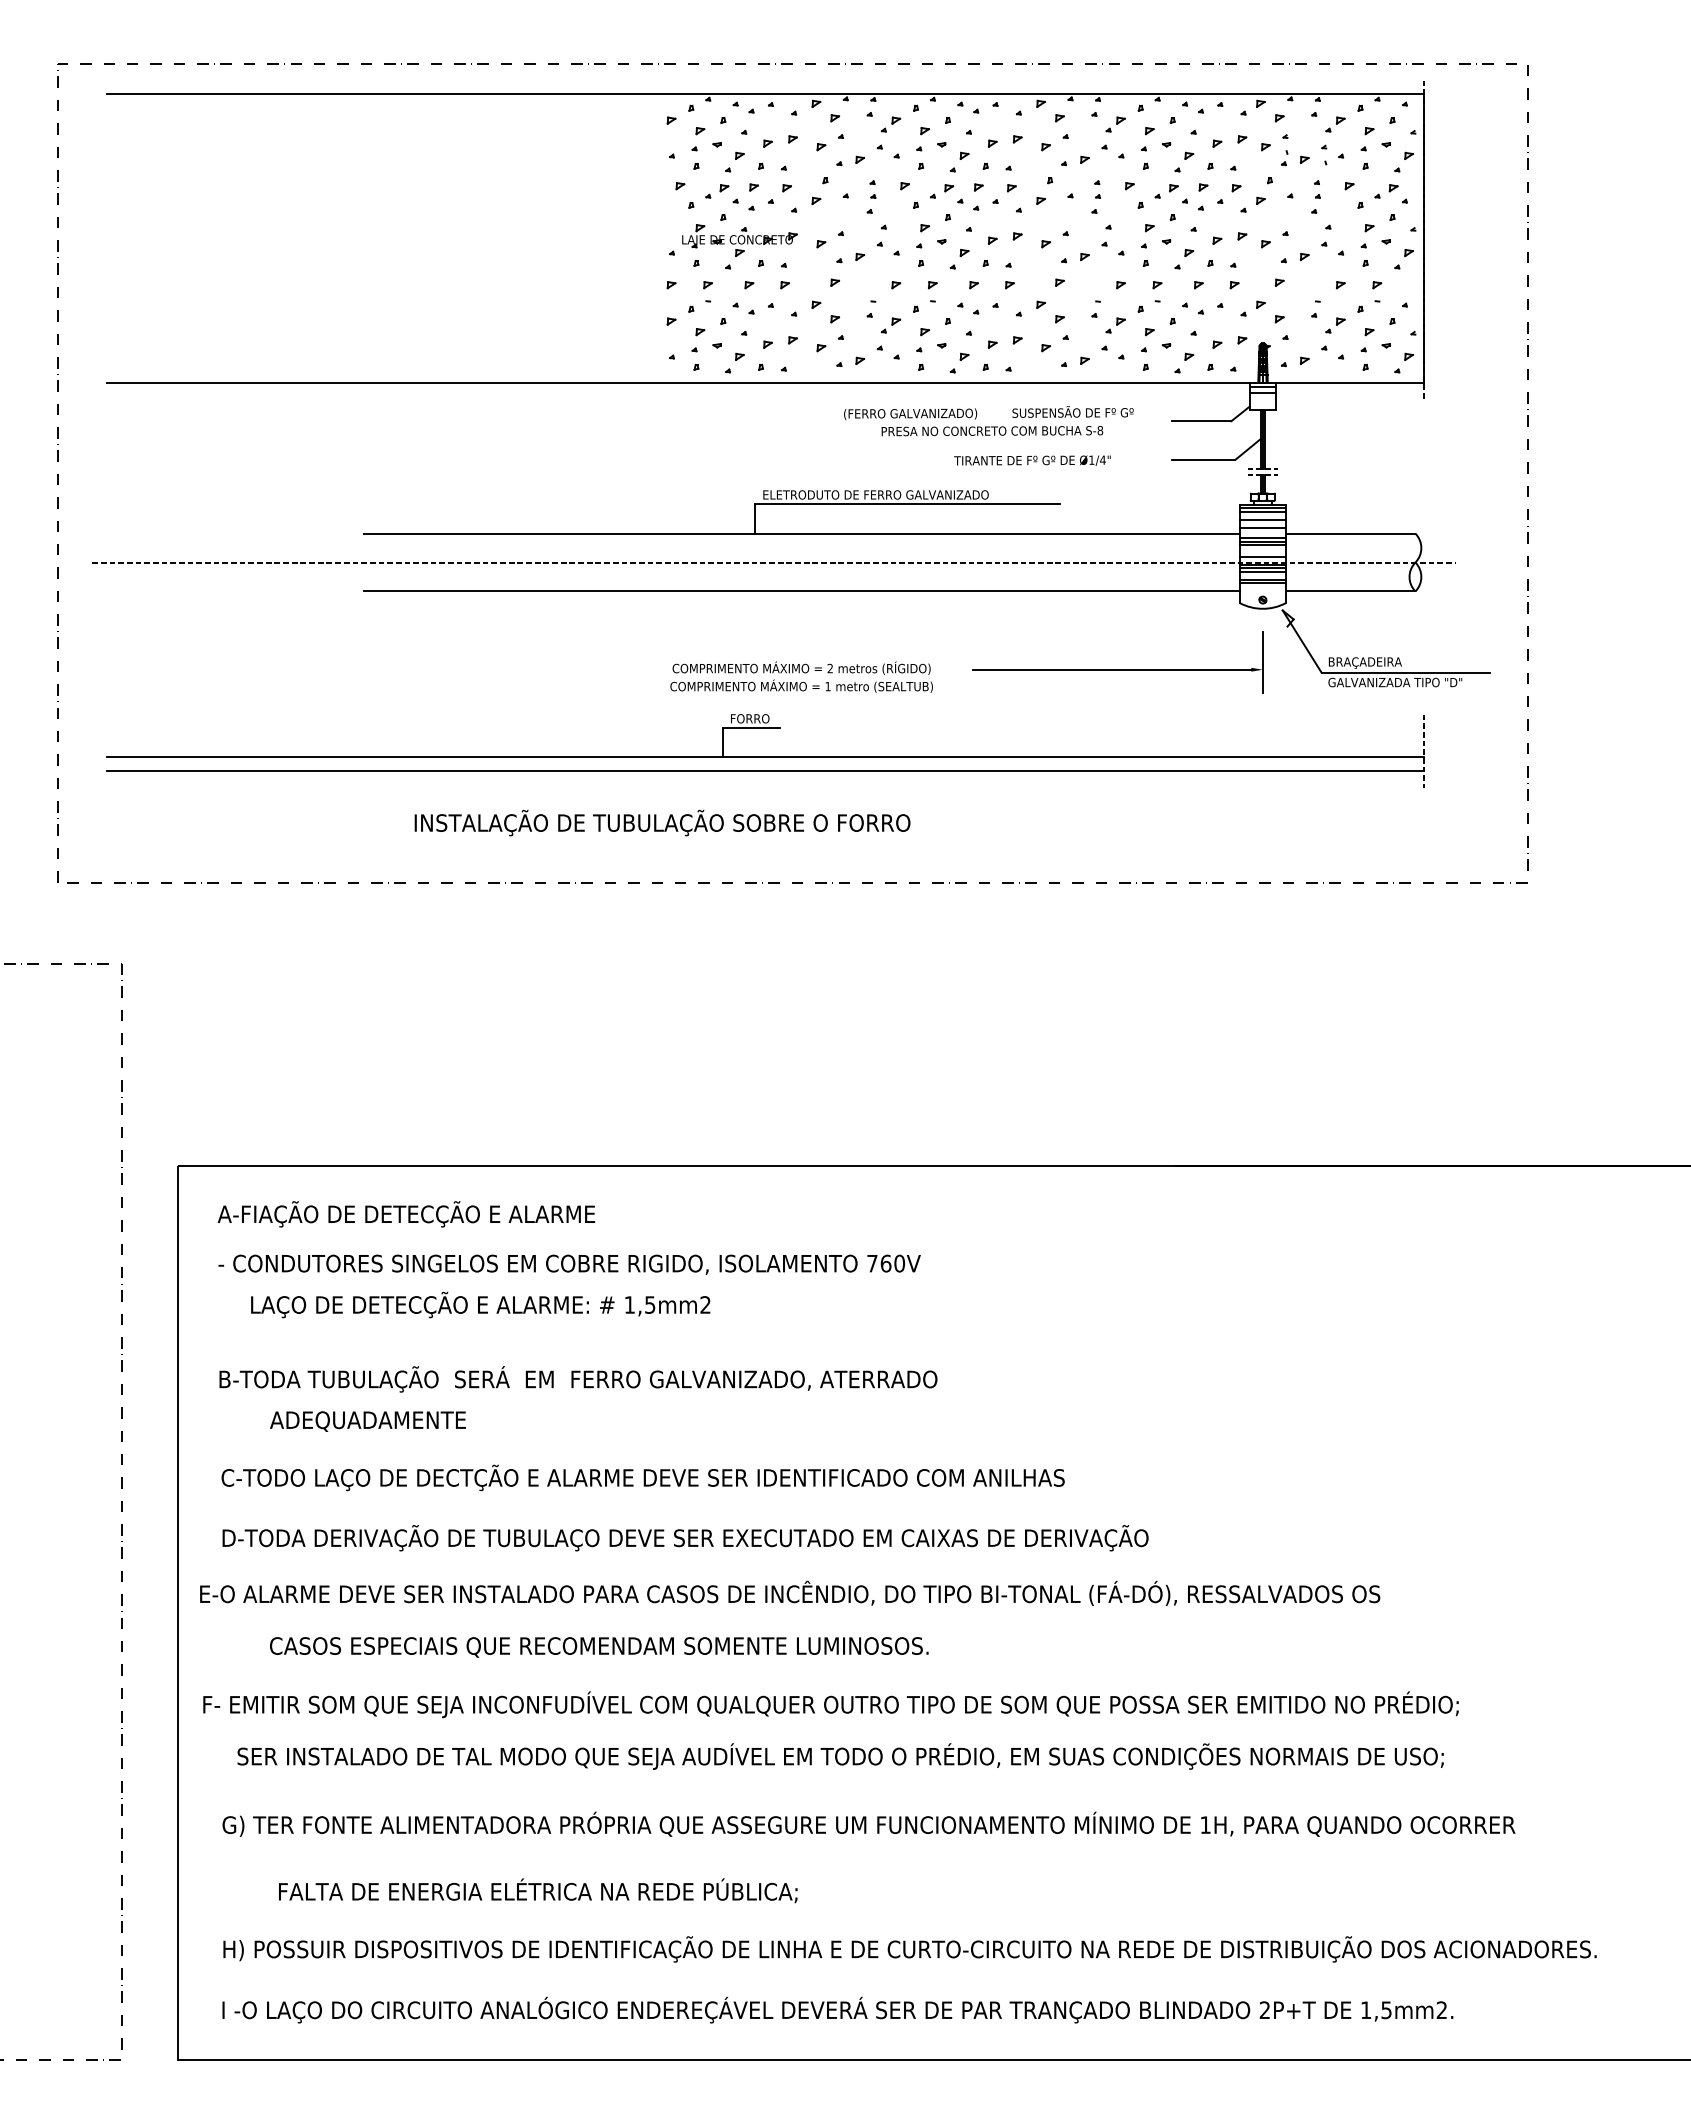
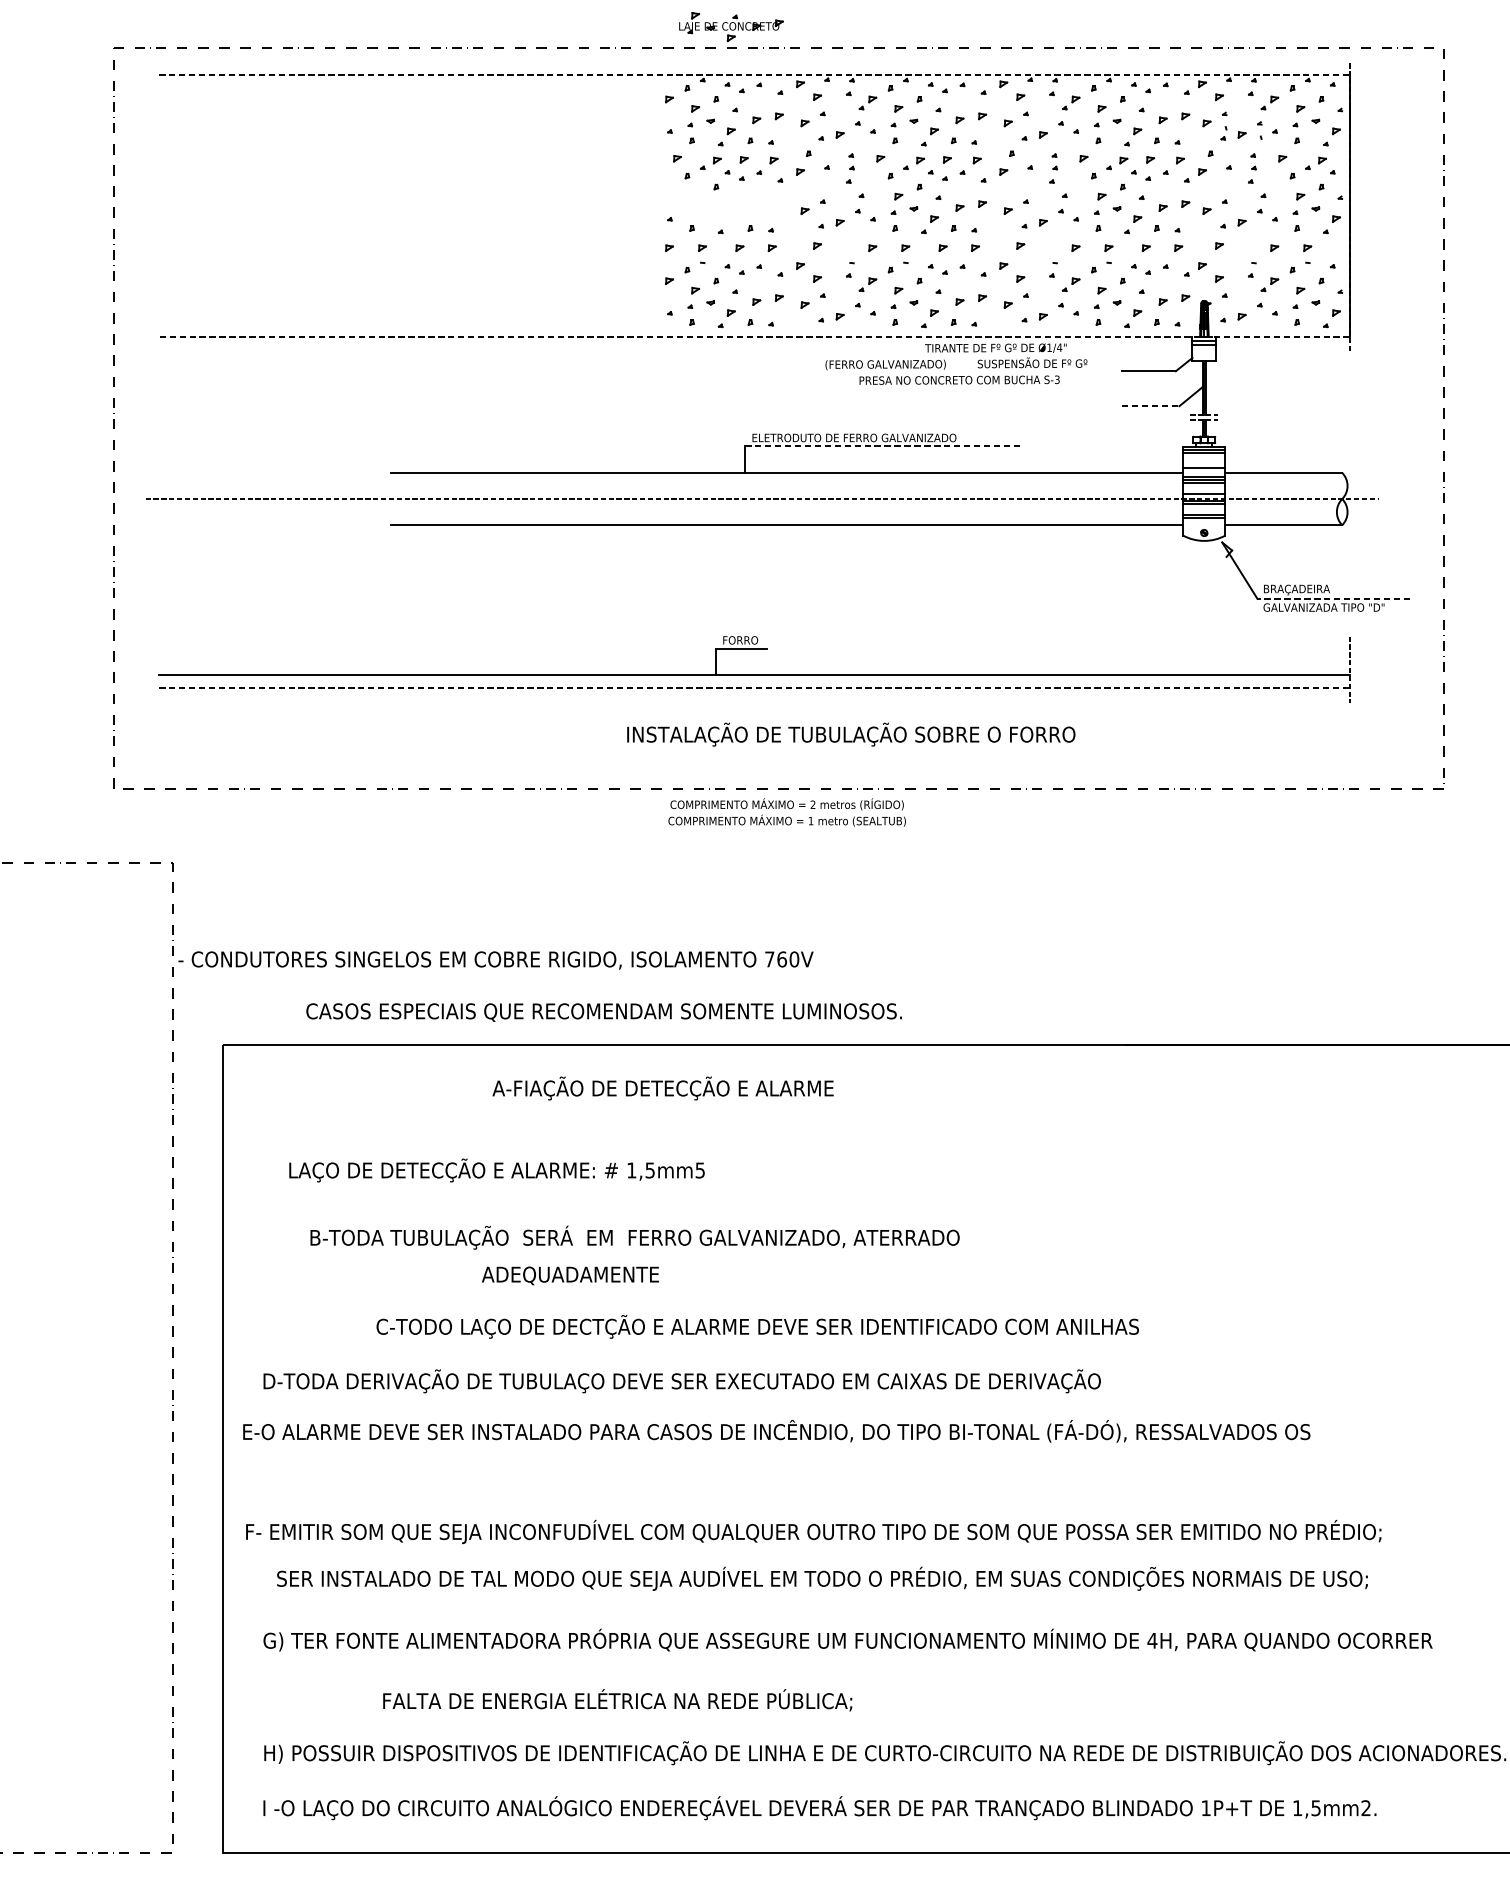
line: (765, 93) -> (754, 74), solid -> dashed
part: (739, 240) -> (730, 26), moved
line: (764, 383) -> (753, 337), solid -> dashed
text: (1100, 430) -> (1057, 379), S-8 -> S-3
line: (1203, 459) -> (1150, 405), solid -> dashed
text: (1032, 460) -> (995, 348), moved
line: (908, 504) -> (883, 446), solid -> dashed
line: (1262, 519) -> (1203, 460), removed
line: (1262, 571) -> (1203, 507), removed
part: (1117, 669) -> (1072, 595), removed
line: (1405, 672) -> (1333, 598), solid -> dashed
text: (801, 676) -> (787, 811), moved
line: (765, 771) -> (754, 688), solid -> dashed
text: (662, 822) -> (851, 734), moved
text: (406, 1214) -> (663, 1088), moved
text: (569, 1264) -> (495, 960), moved
text: (705, 1304) -> (700, 1170), 1,5mm2 -> 1,5mm5
text: (578, 1379) -> (635, 1237), moved
text: (367, 1421) -> (570, 1275), moved
text: (642, 1477) -> (757, 1326), moved
text: (599, 1647) -> (604, 1012), moved
text: (1205, 1824) -> (1152, 1640), 1H, -> 4H,
text: (538, 1890) -> (617, 1699), moved
text: (1264, 2009) -> (1205, 1807), 2P+T -> 1P+T

